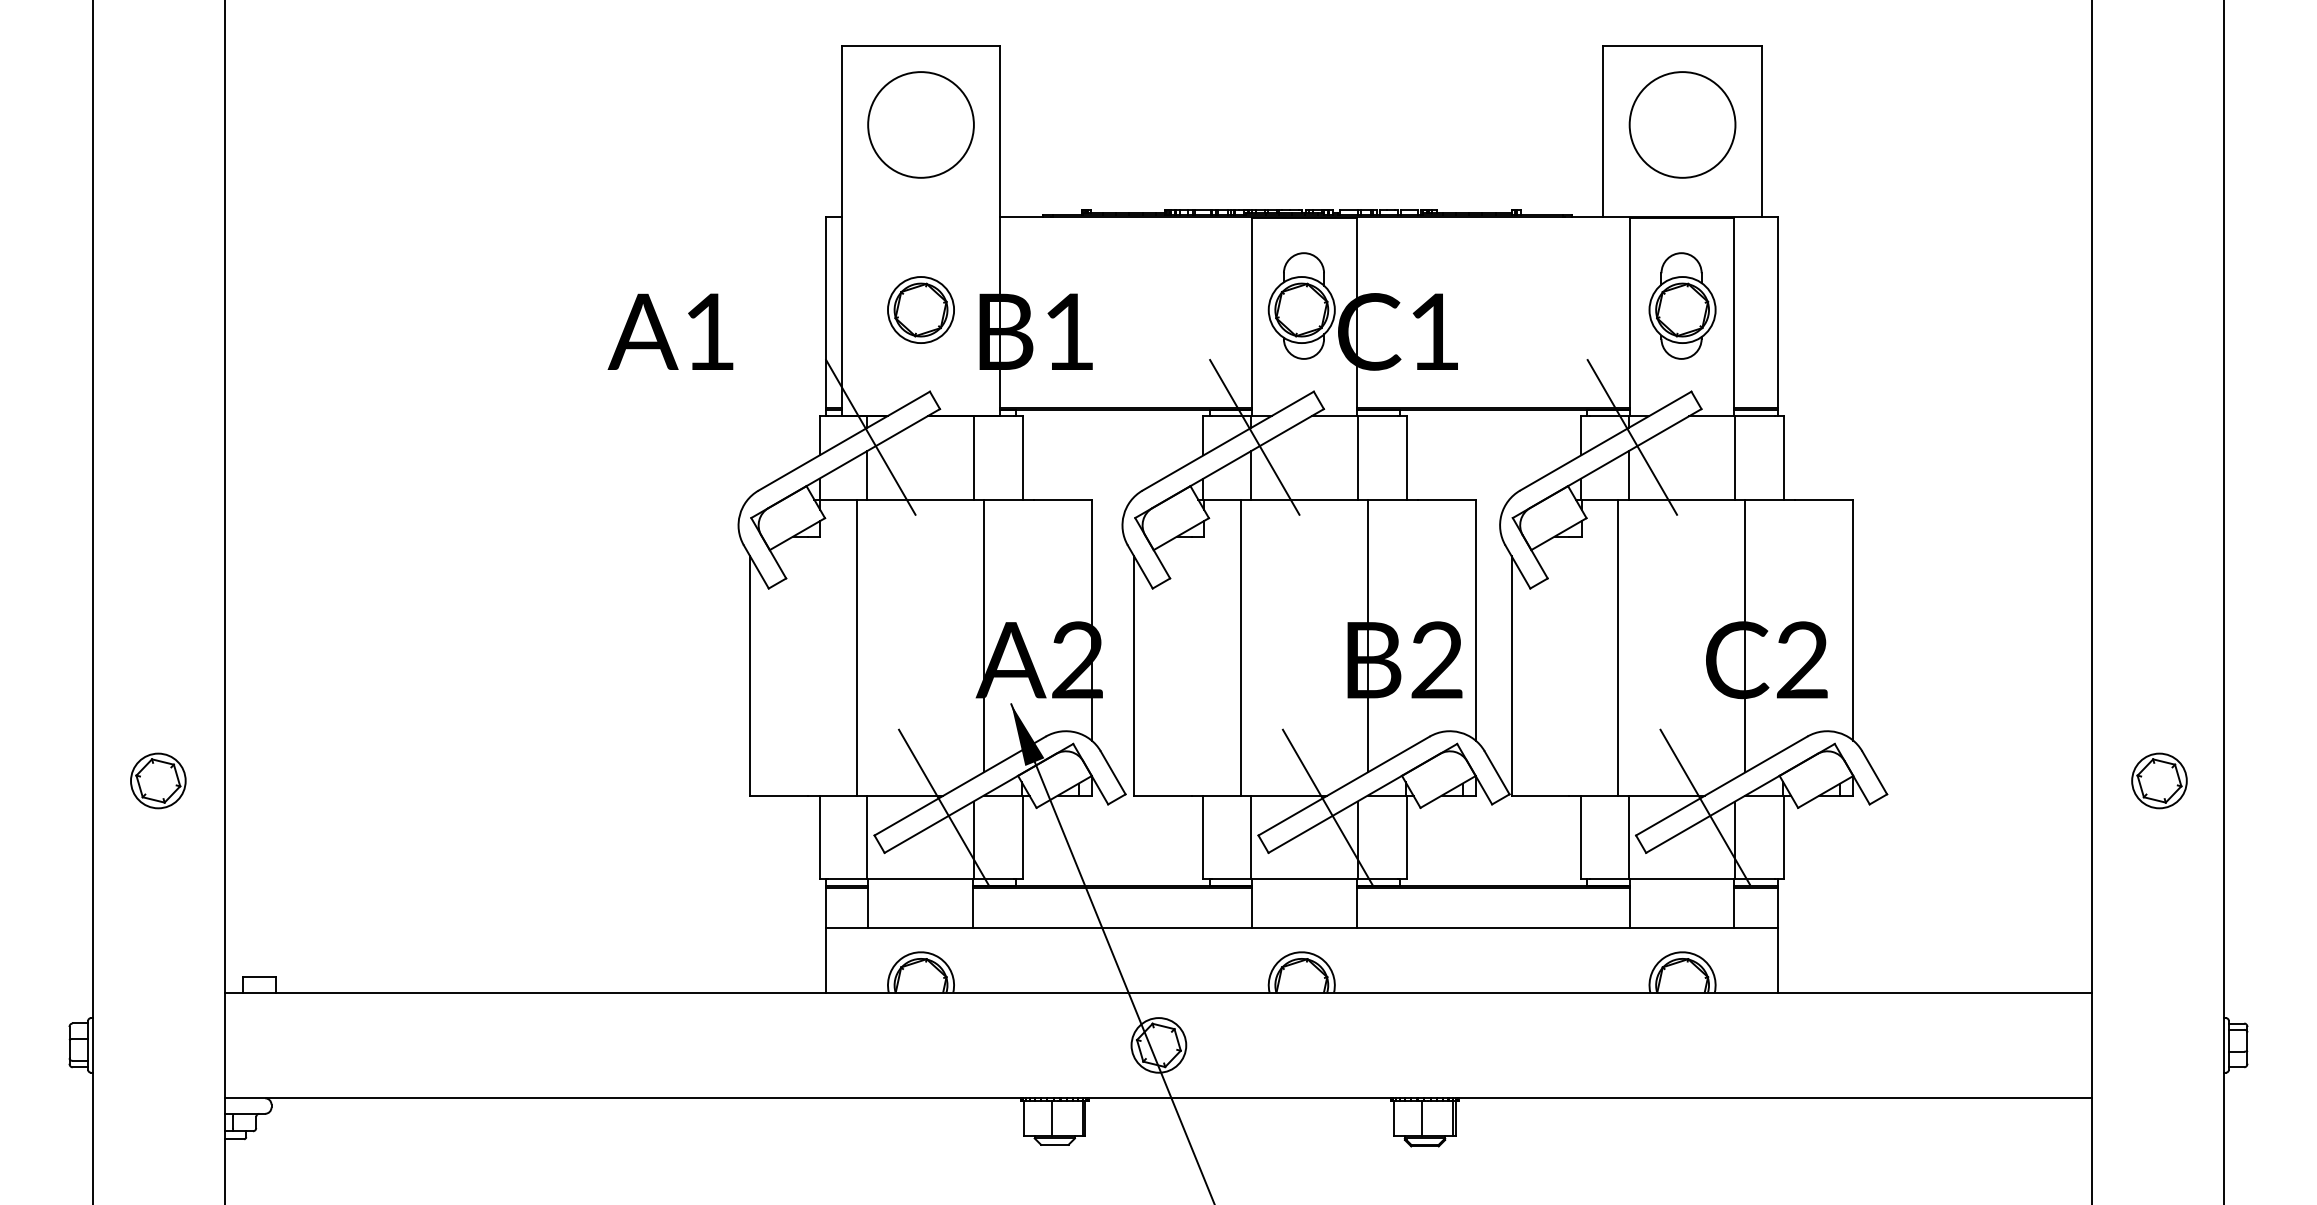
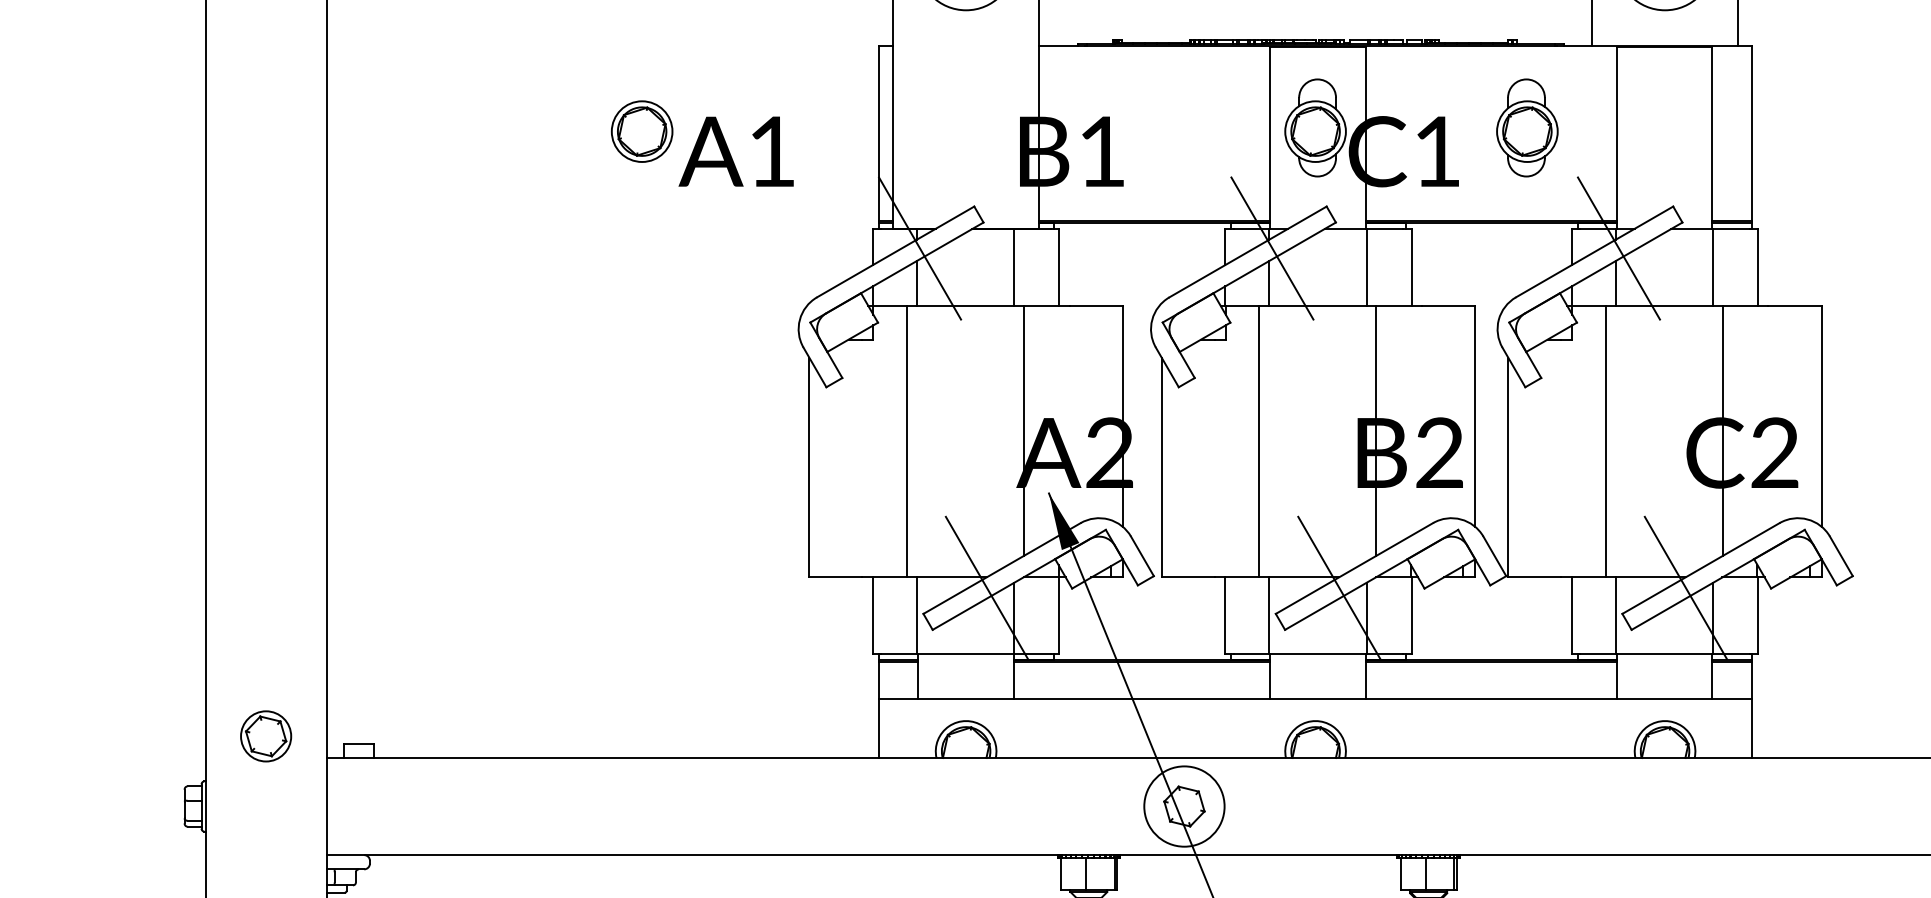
part: (1682, 305) -> (1527, 127), moved
part: (920, 309) -> (641, 131), moved
part: (158, 780) -> (266, 735), moved
circle: (1158, 1045) -> (1184, 806), size x1.6

